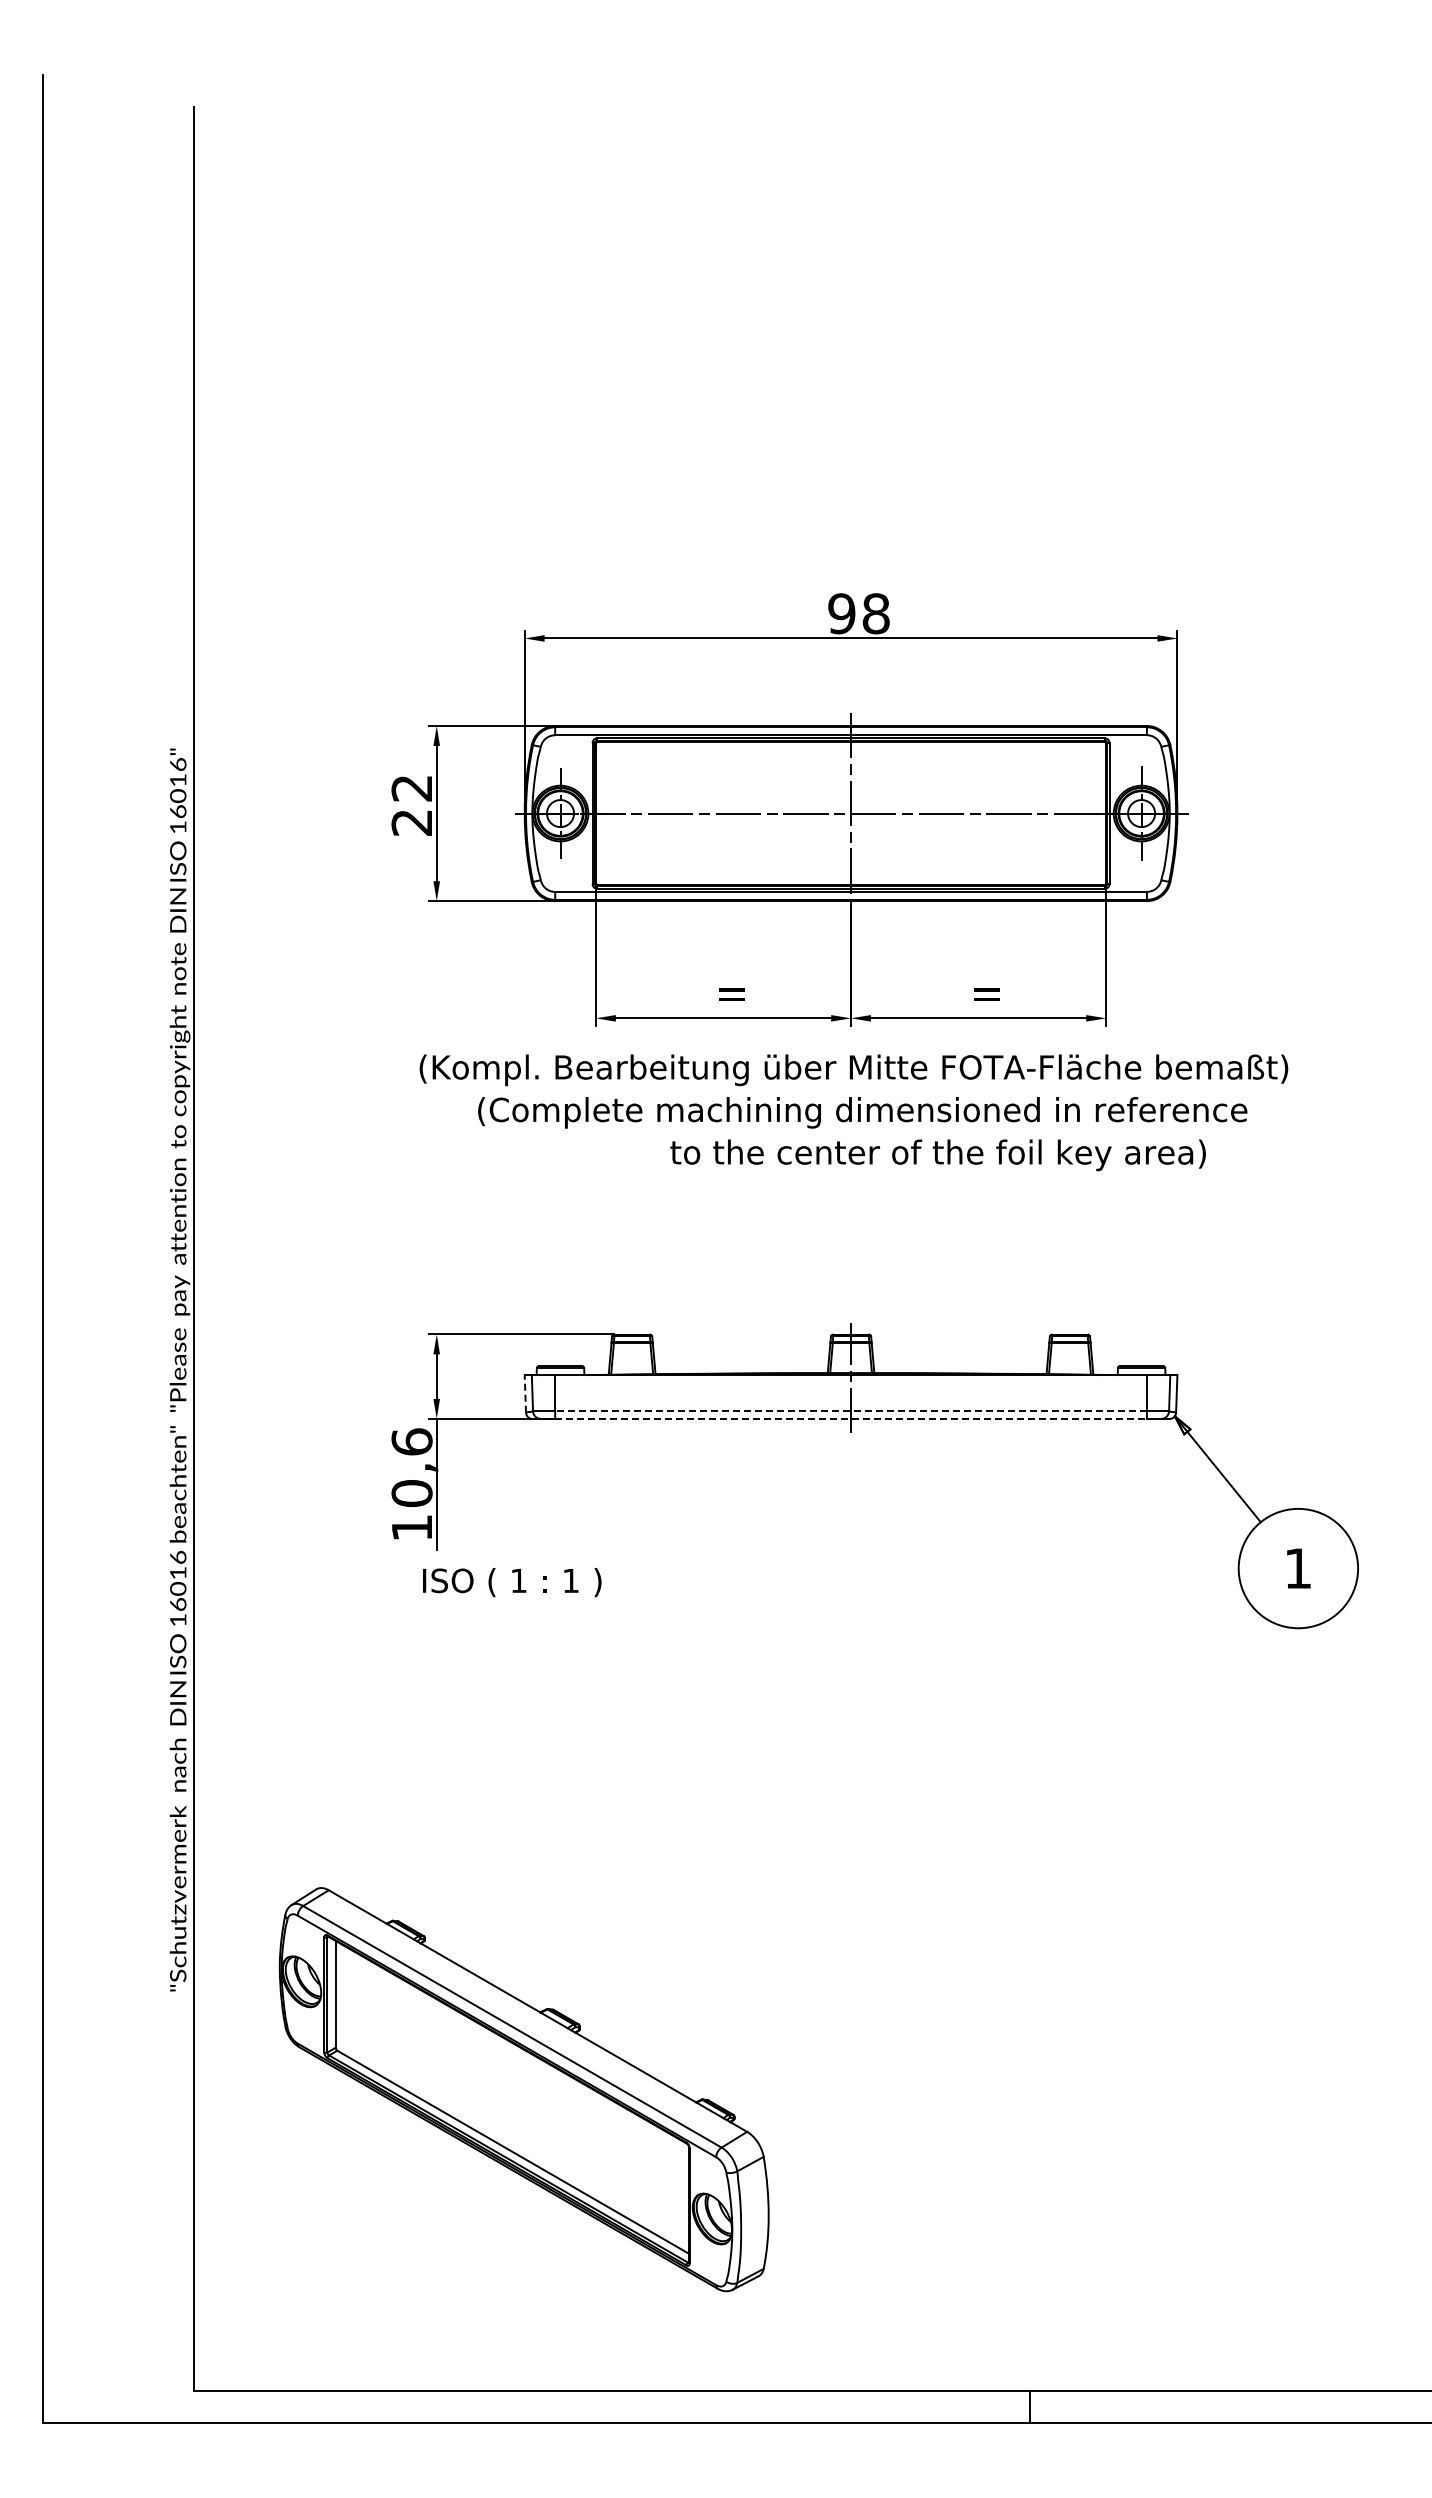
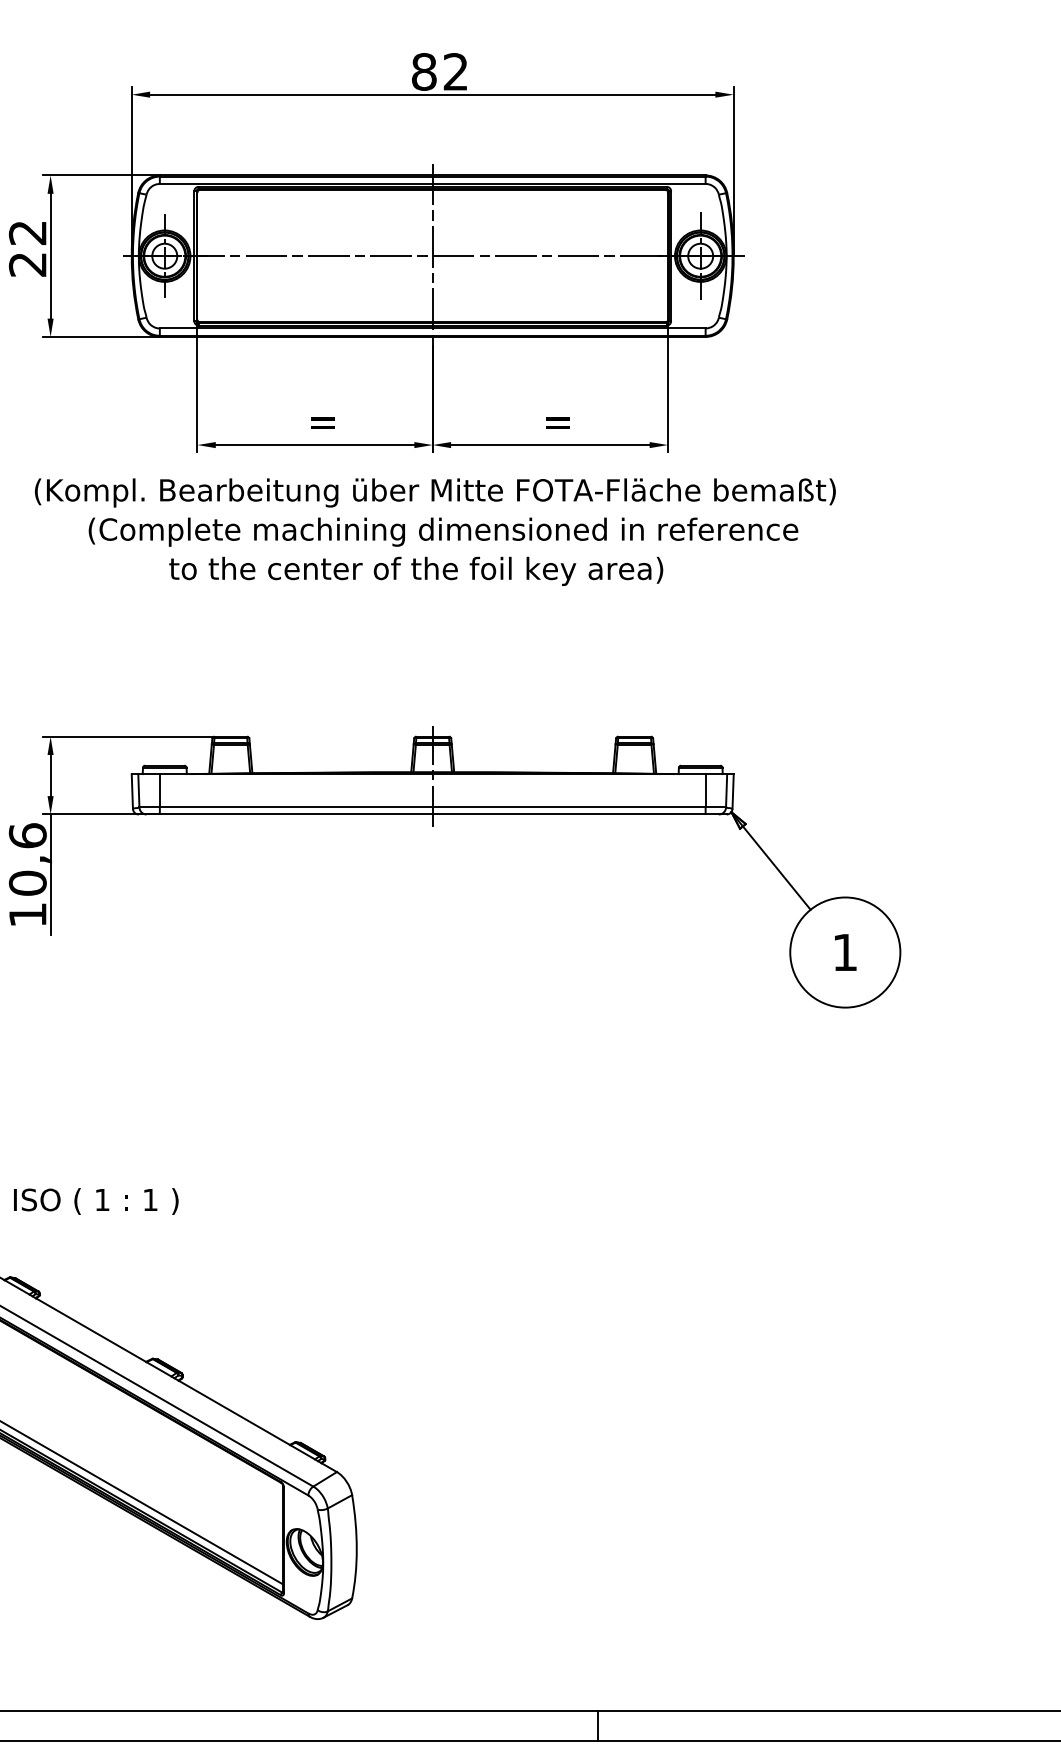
text: (858, 613) -> (439, 71), 98 -> 82
text: (937, 1155) -> (415, 571), moved
line: (525, 1393) -> (132, 791), dashed -> solid
line: (851, 1411) -> (433, 807), dashed -> solid
line: (851, 1418) -> (433, 814), dashed -> solid
text: (512, 1582) -> (96, 1201), moved

